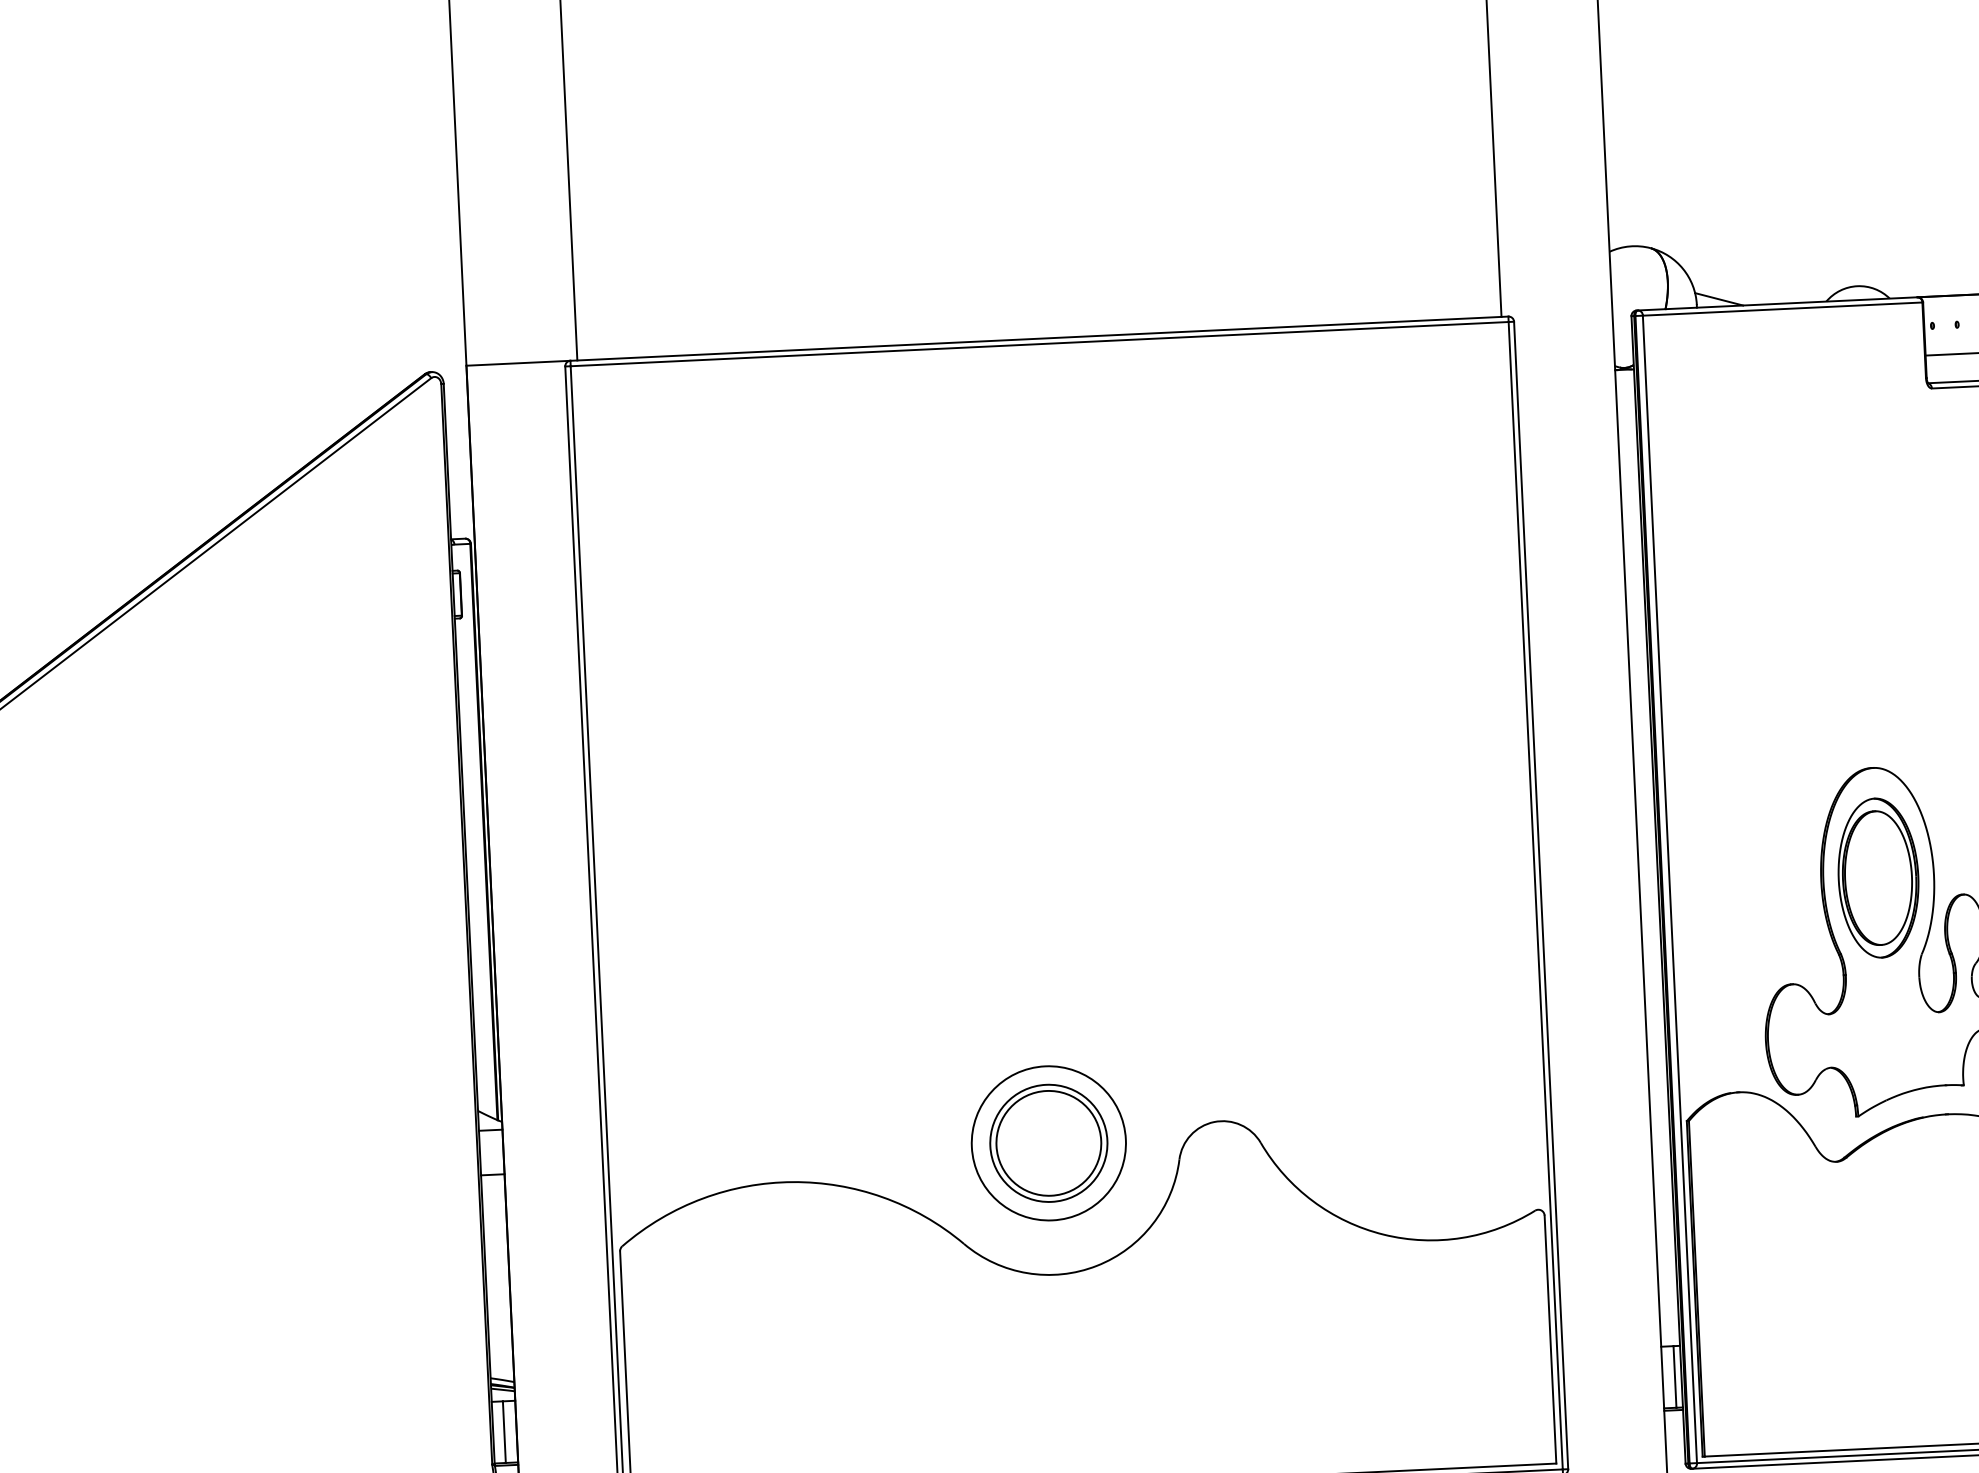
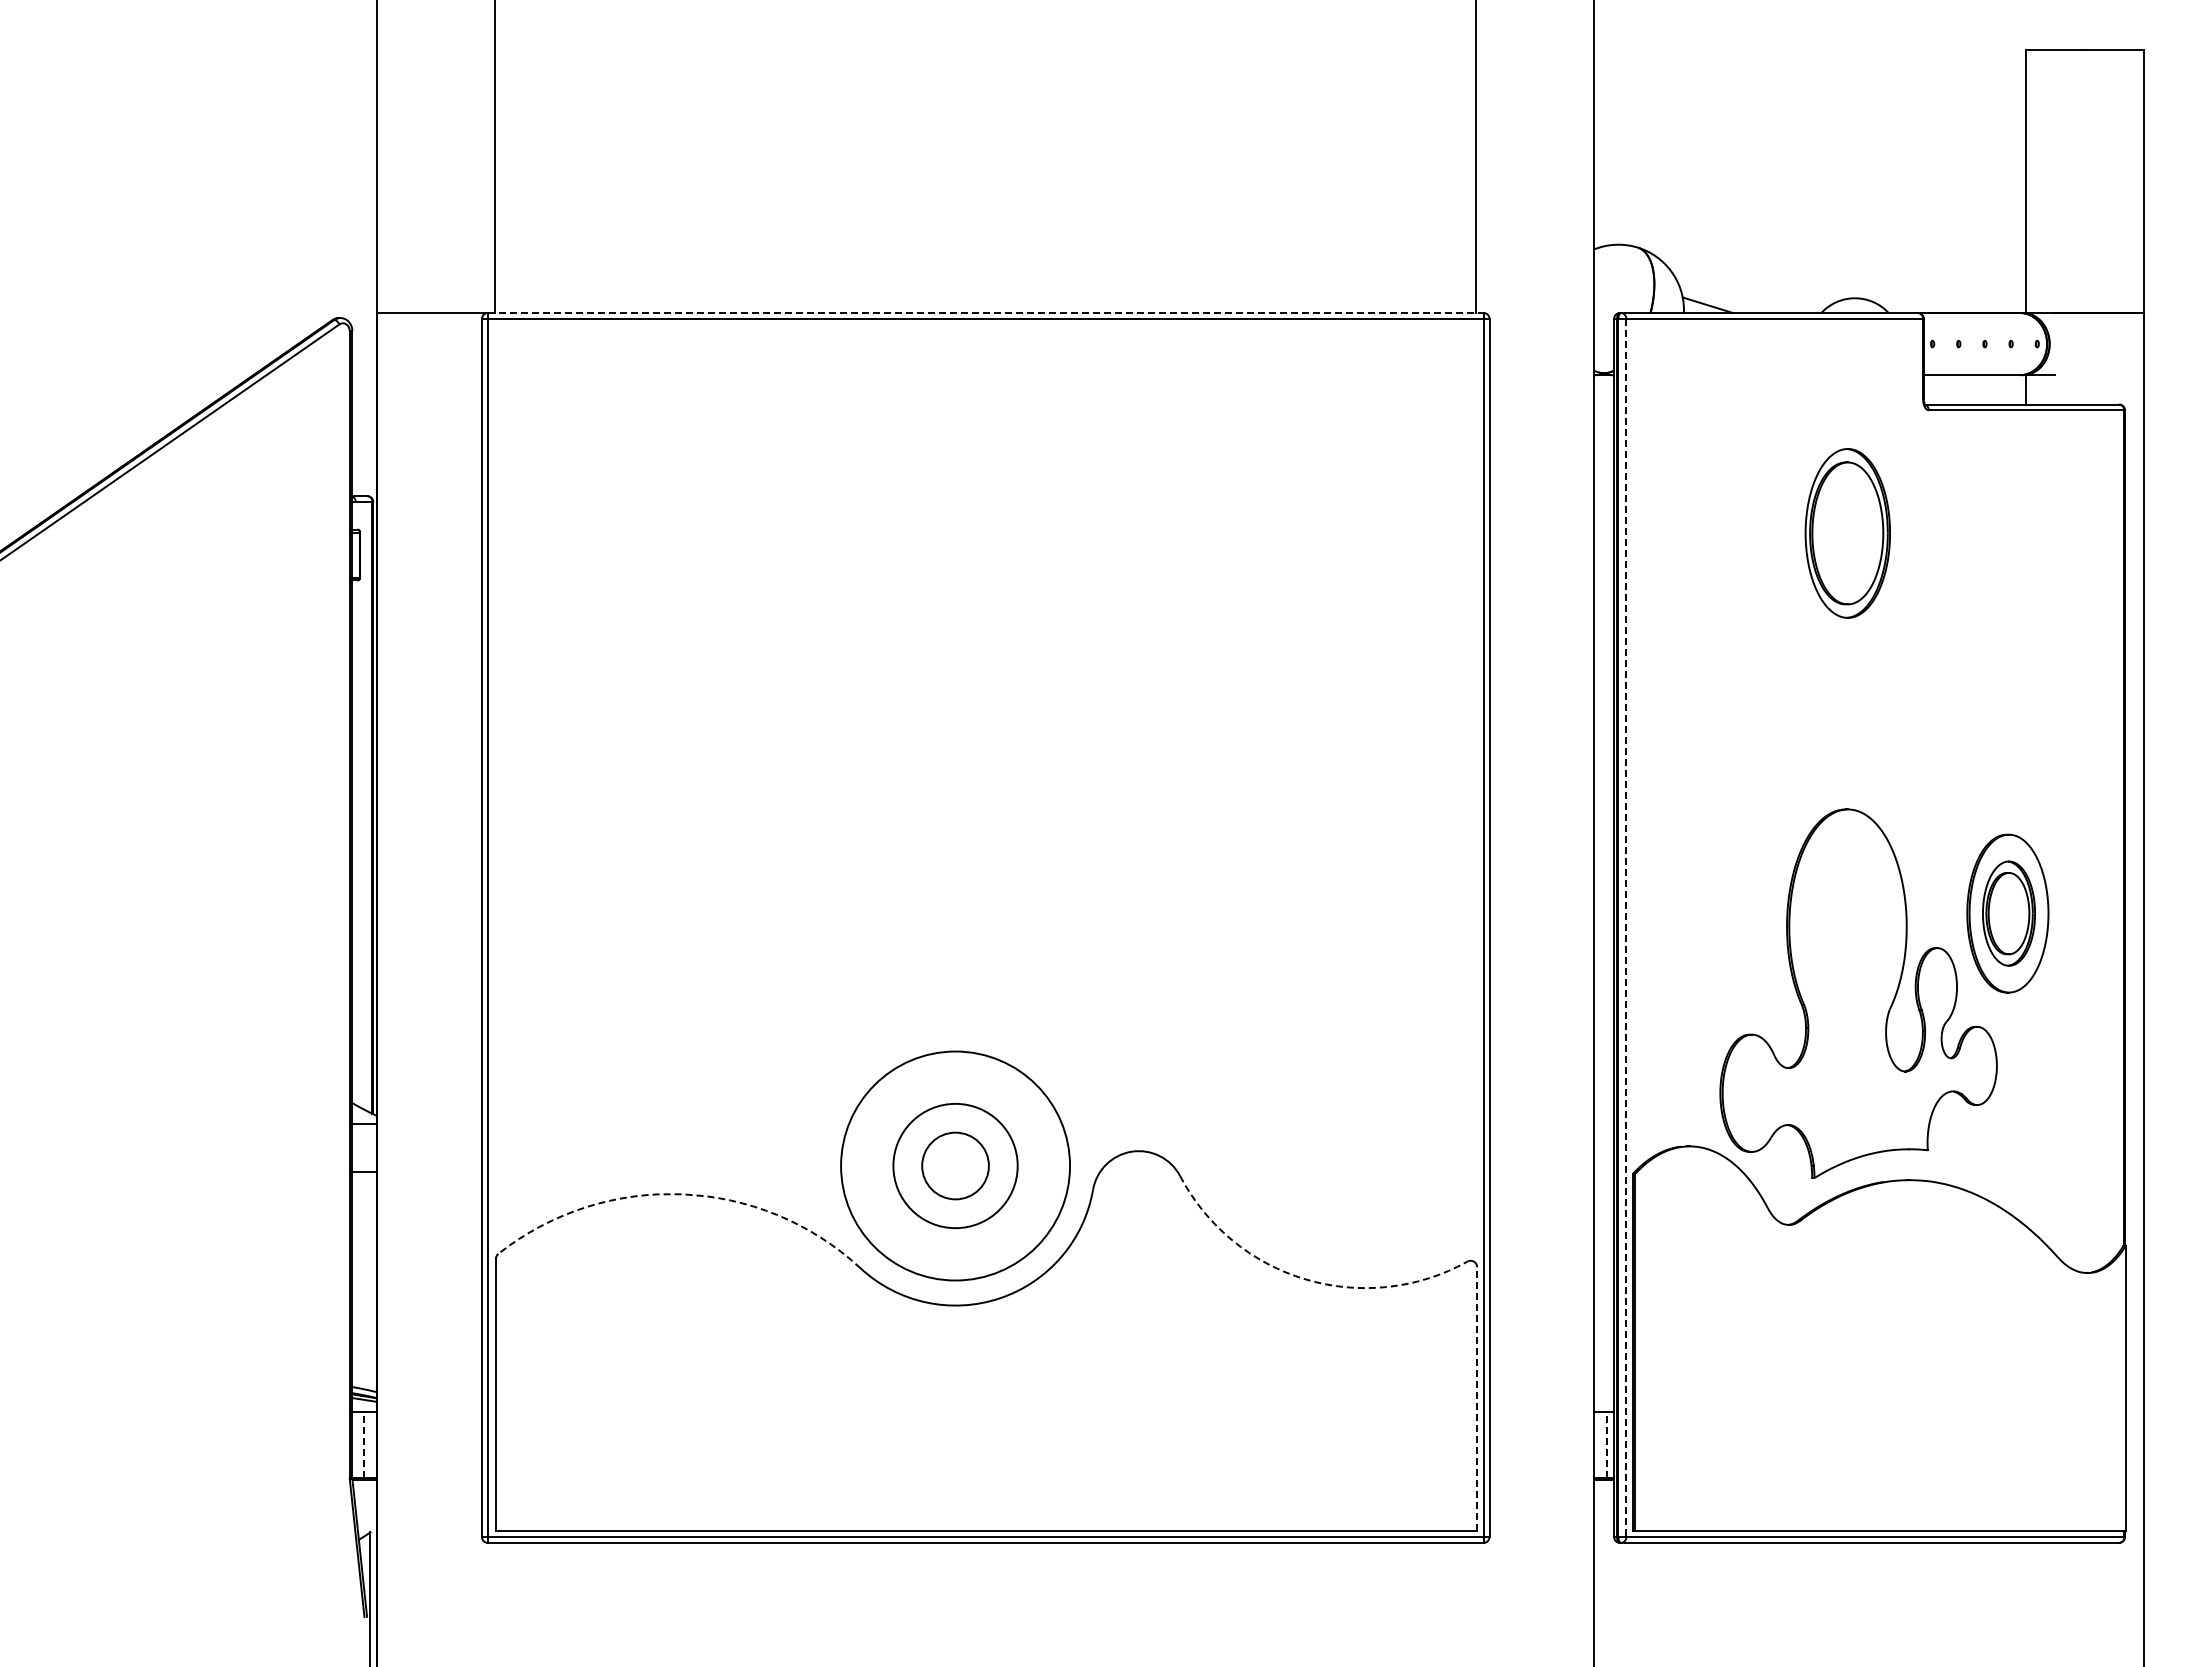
line: (1039, 339) -> (985, 313), solid -> dashed
part: (1878, 878) -> (1847, 533), moved
line: (1670, 889) -> (1626, 928), solid -> dashed
circle: (1048, 1142) -> (955, 1165), size x0.6
circle: (1048, 1142) -> (955, 1165), size x1.4
arc: (792, 1182) -> (682, 1194), solid -> dashed
arc: (1383, 1234) -> (1305, 1279), solid -> dashed
line: (1550, 1339) -> (1477, 1398), solid -> dashed
line: (1675, 1376) -> (1607, 1444), solid -> dashed
line: (504, 1431) -> (364, 1444), solid -> dashed

